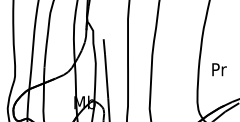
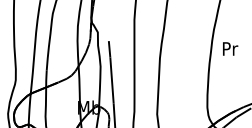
text: (219, 69) -> (230, 48), moved

